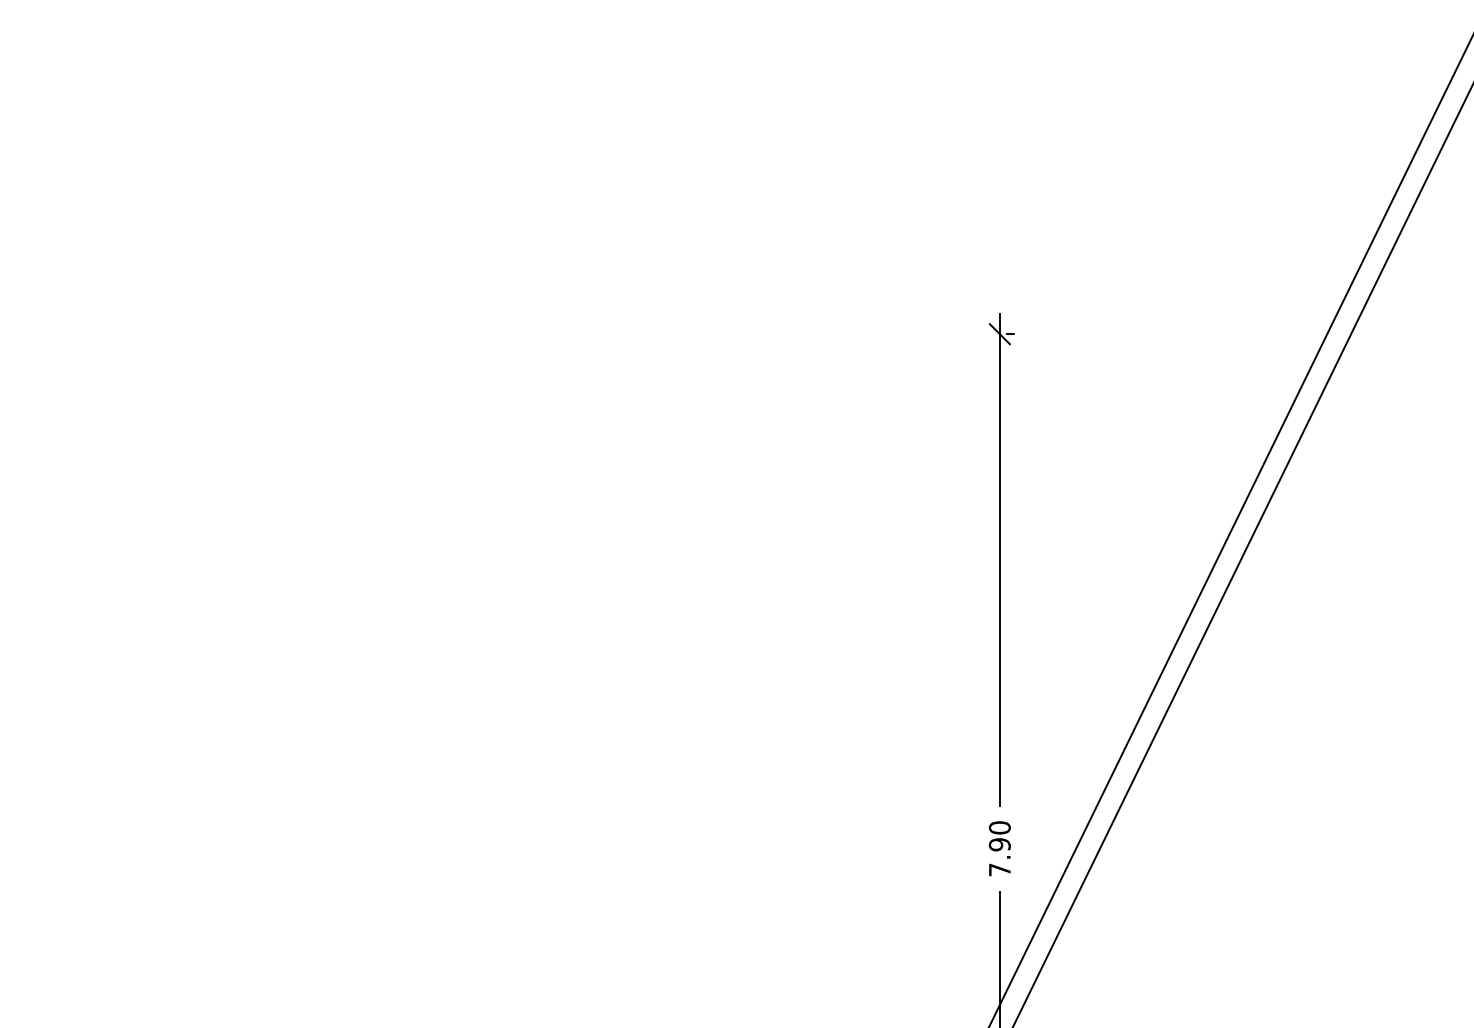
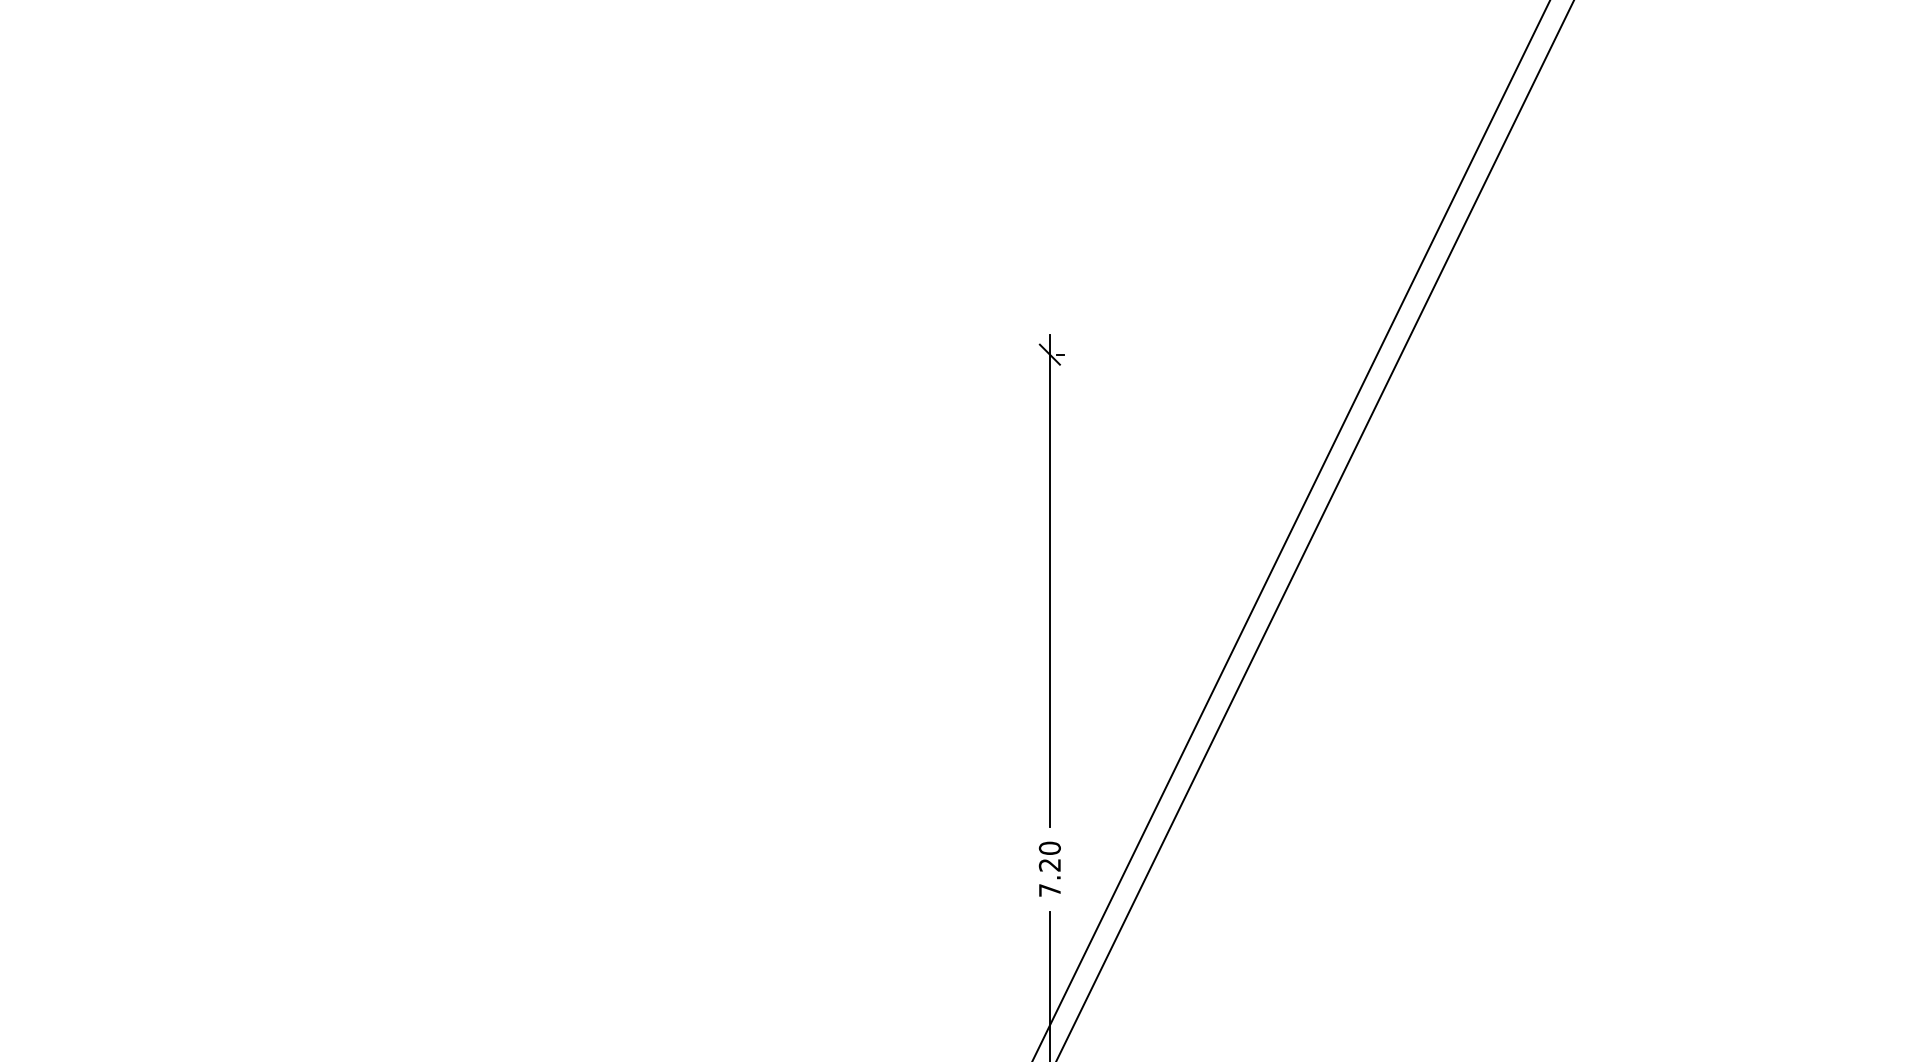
text: (999, 844) -> (1049, 864), 7.90 -> 7.20

